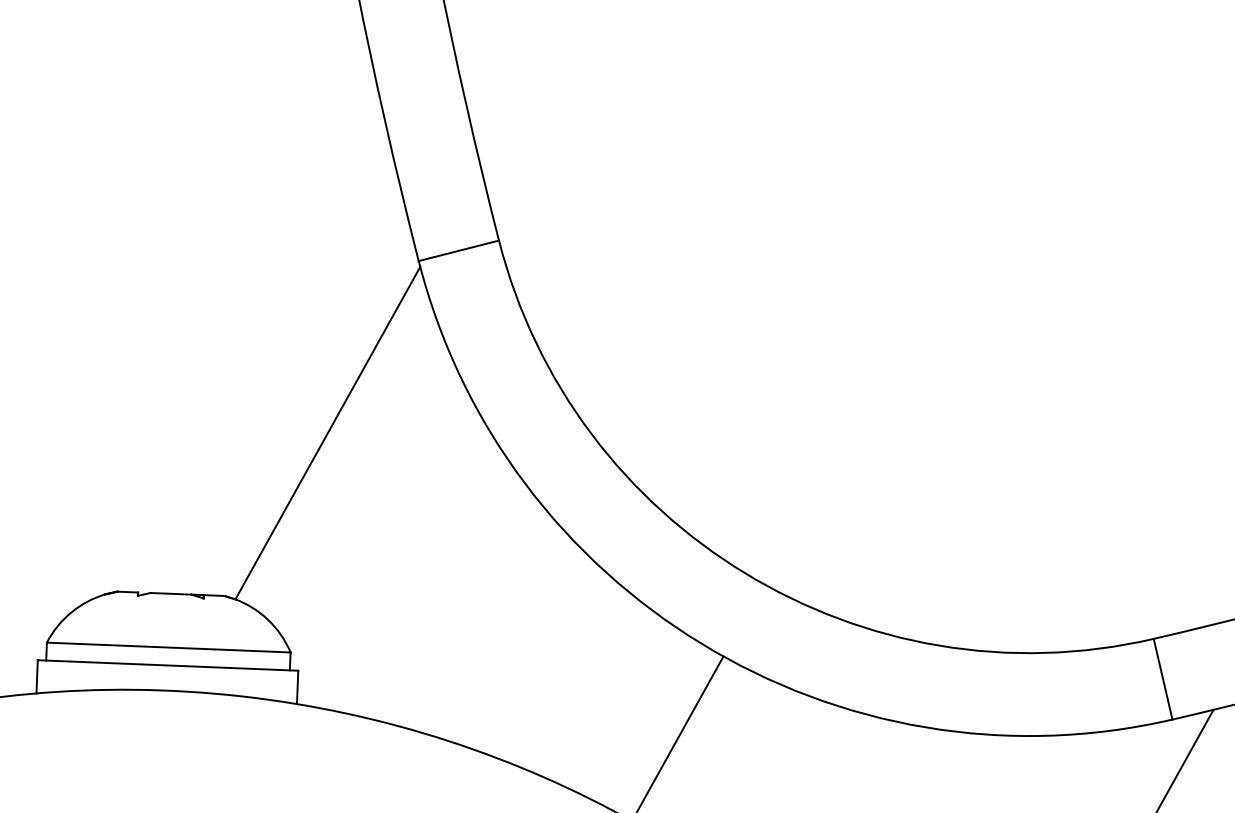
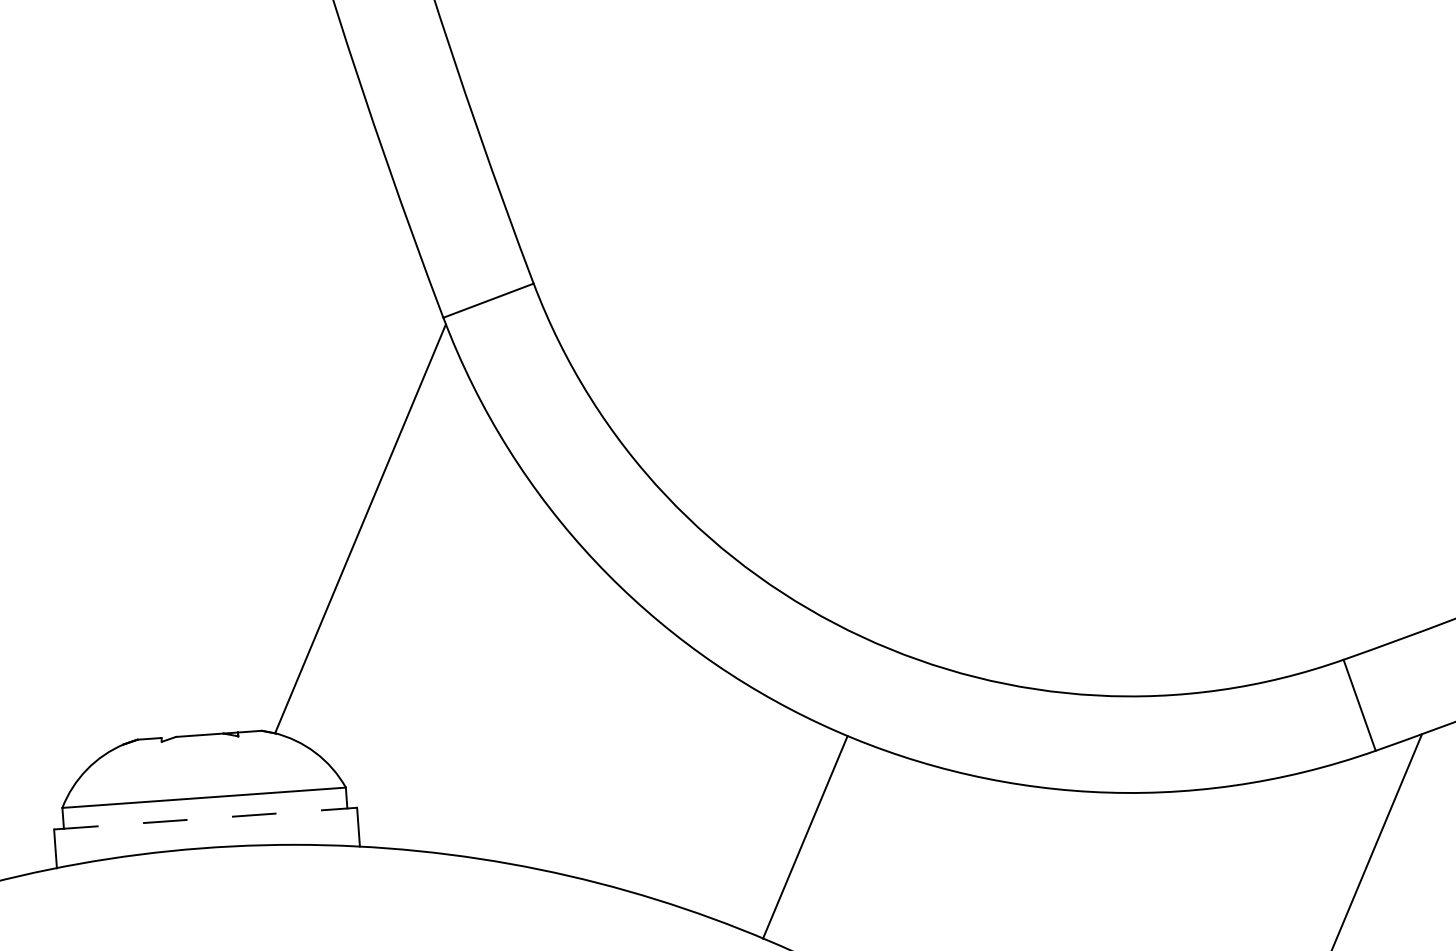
line: (167, 665) -> (205, 818), solid -> dashed

